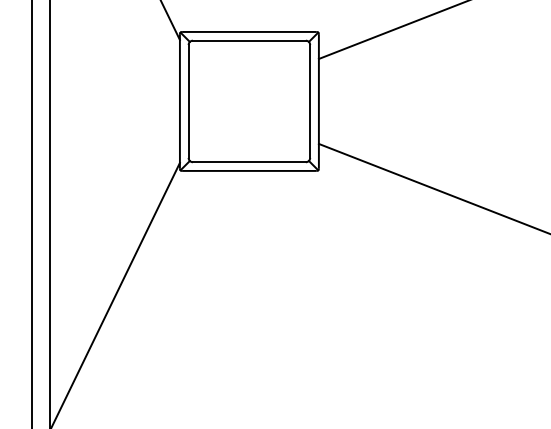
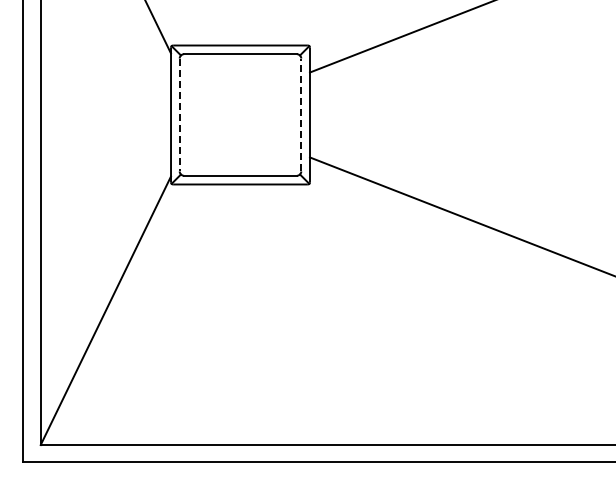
line: (310, 100) -> (301, 114), solid -> dashed
line: (188, 101) -> (179, 115), solid -> dashed

